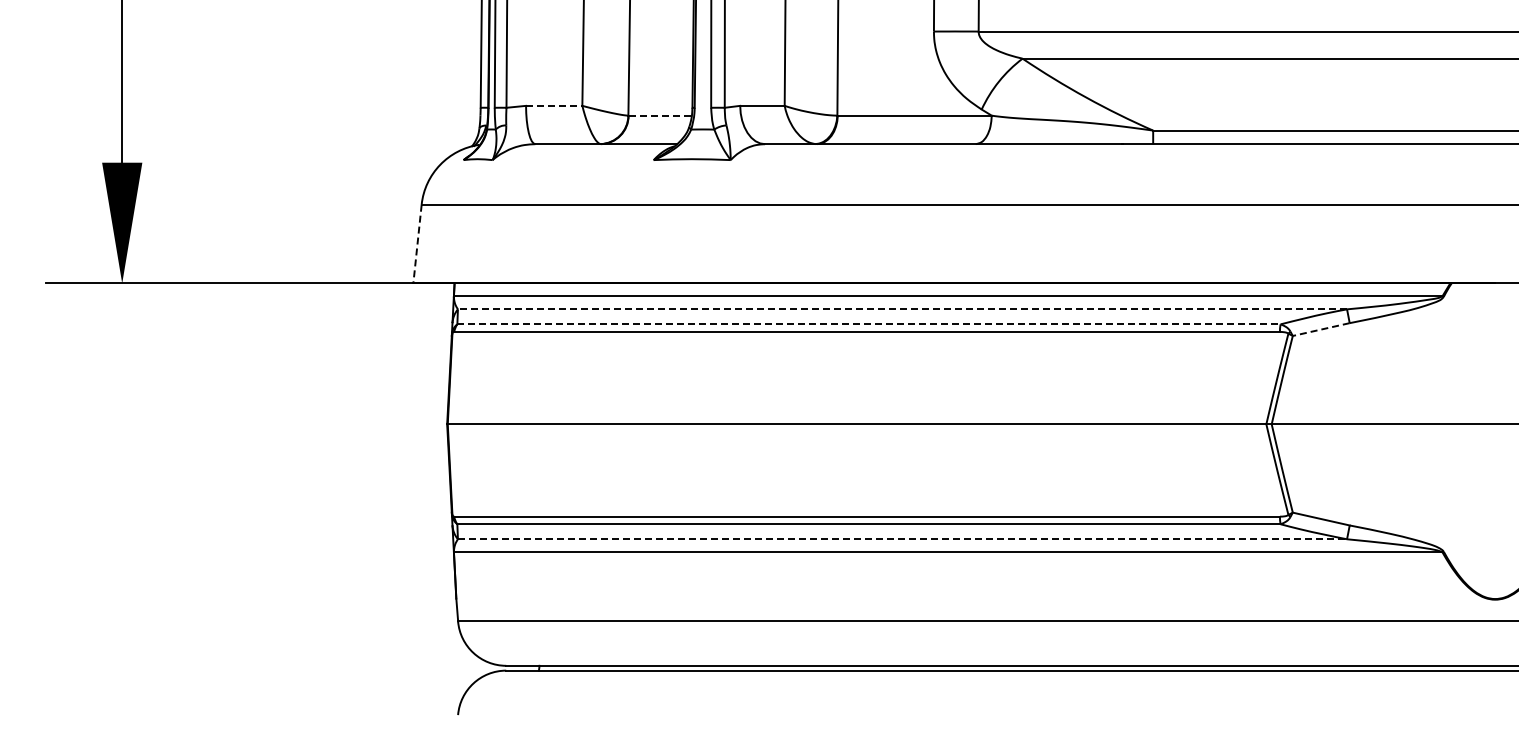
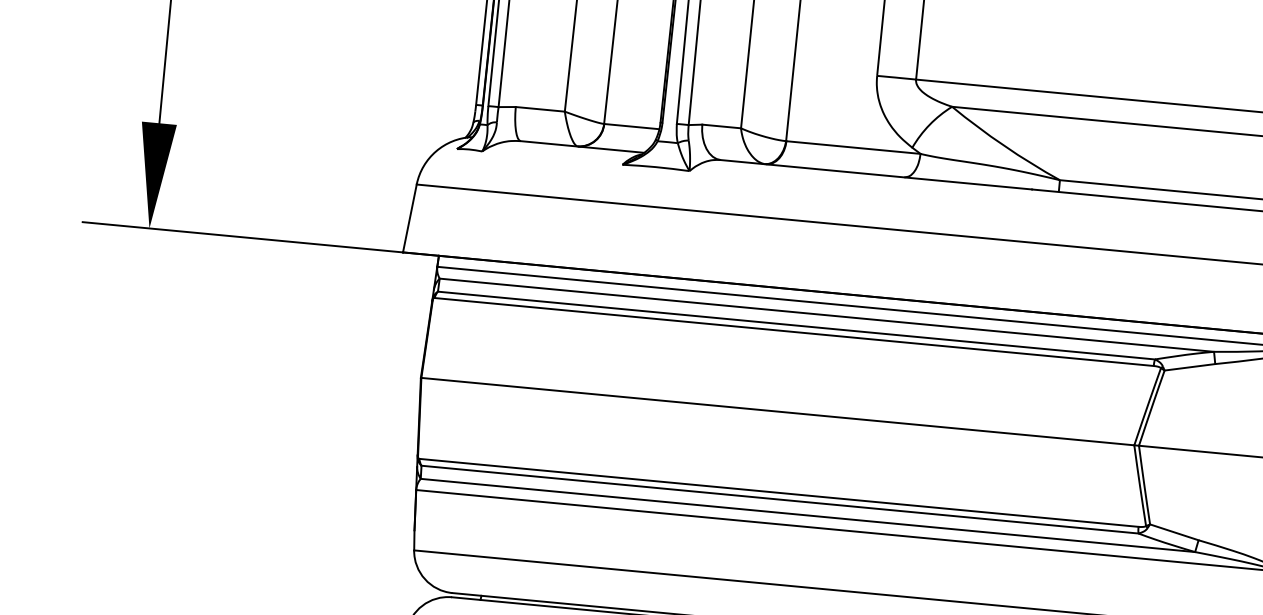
line: (554, 105) -> (540, 109), dashed -> solid
line: (660, 115) -> (632, 126), dashed -> solid
line: (417, 244) -> (409, 218), dashed -> solid
line: (902, 309) -> (826, 315), dashed -> solid
line: (868, 324) -> (796, 325), dashed -> solid
line: (1320, 329) -> (1189, 367), dashed -> solid
line: (902, 539) -> (807, 515), dashed -> solid

